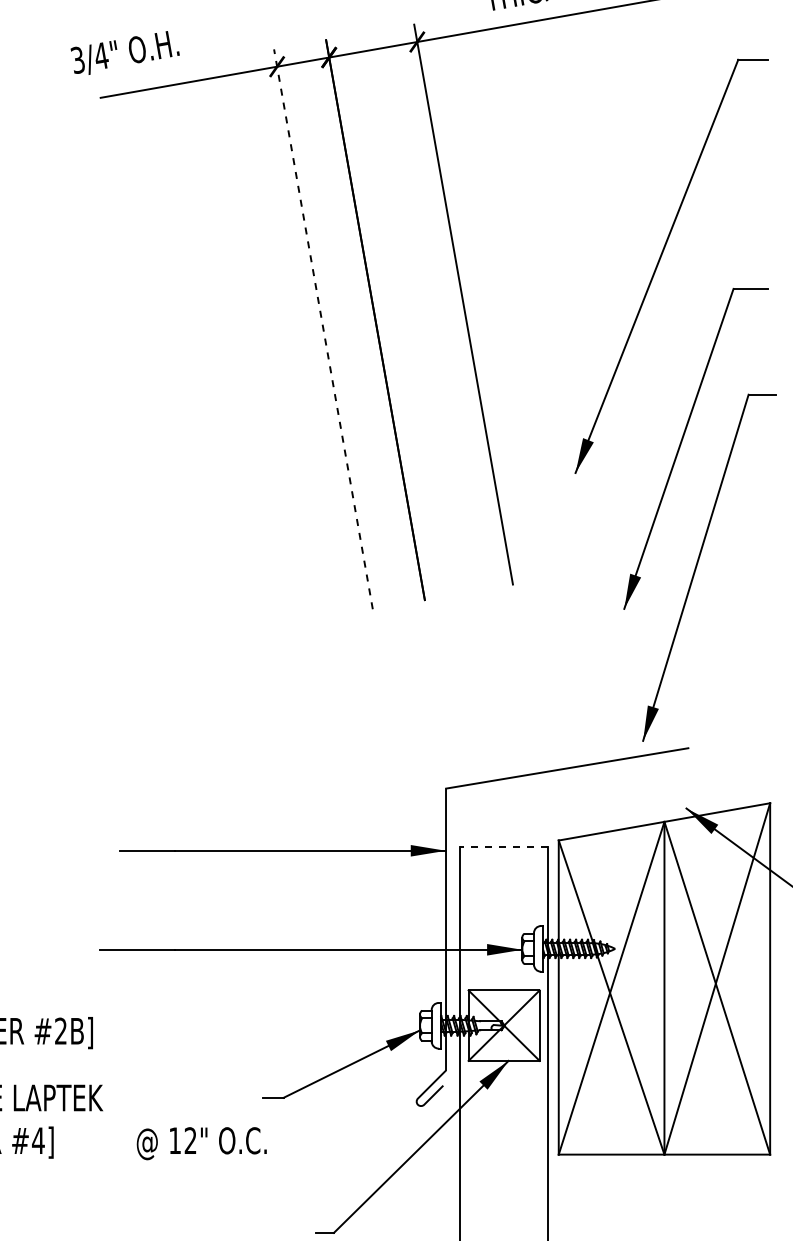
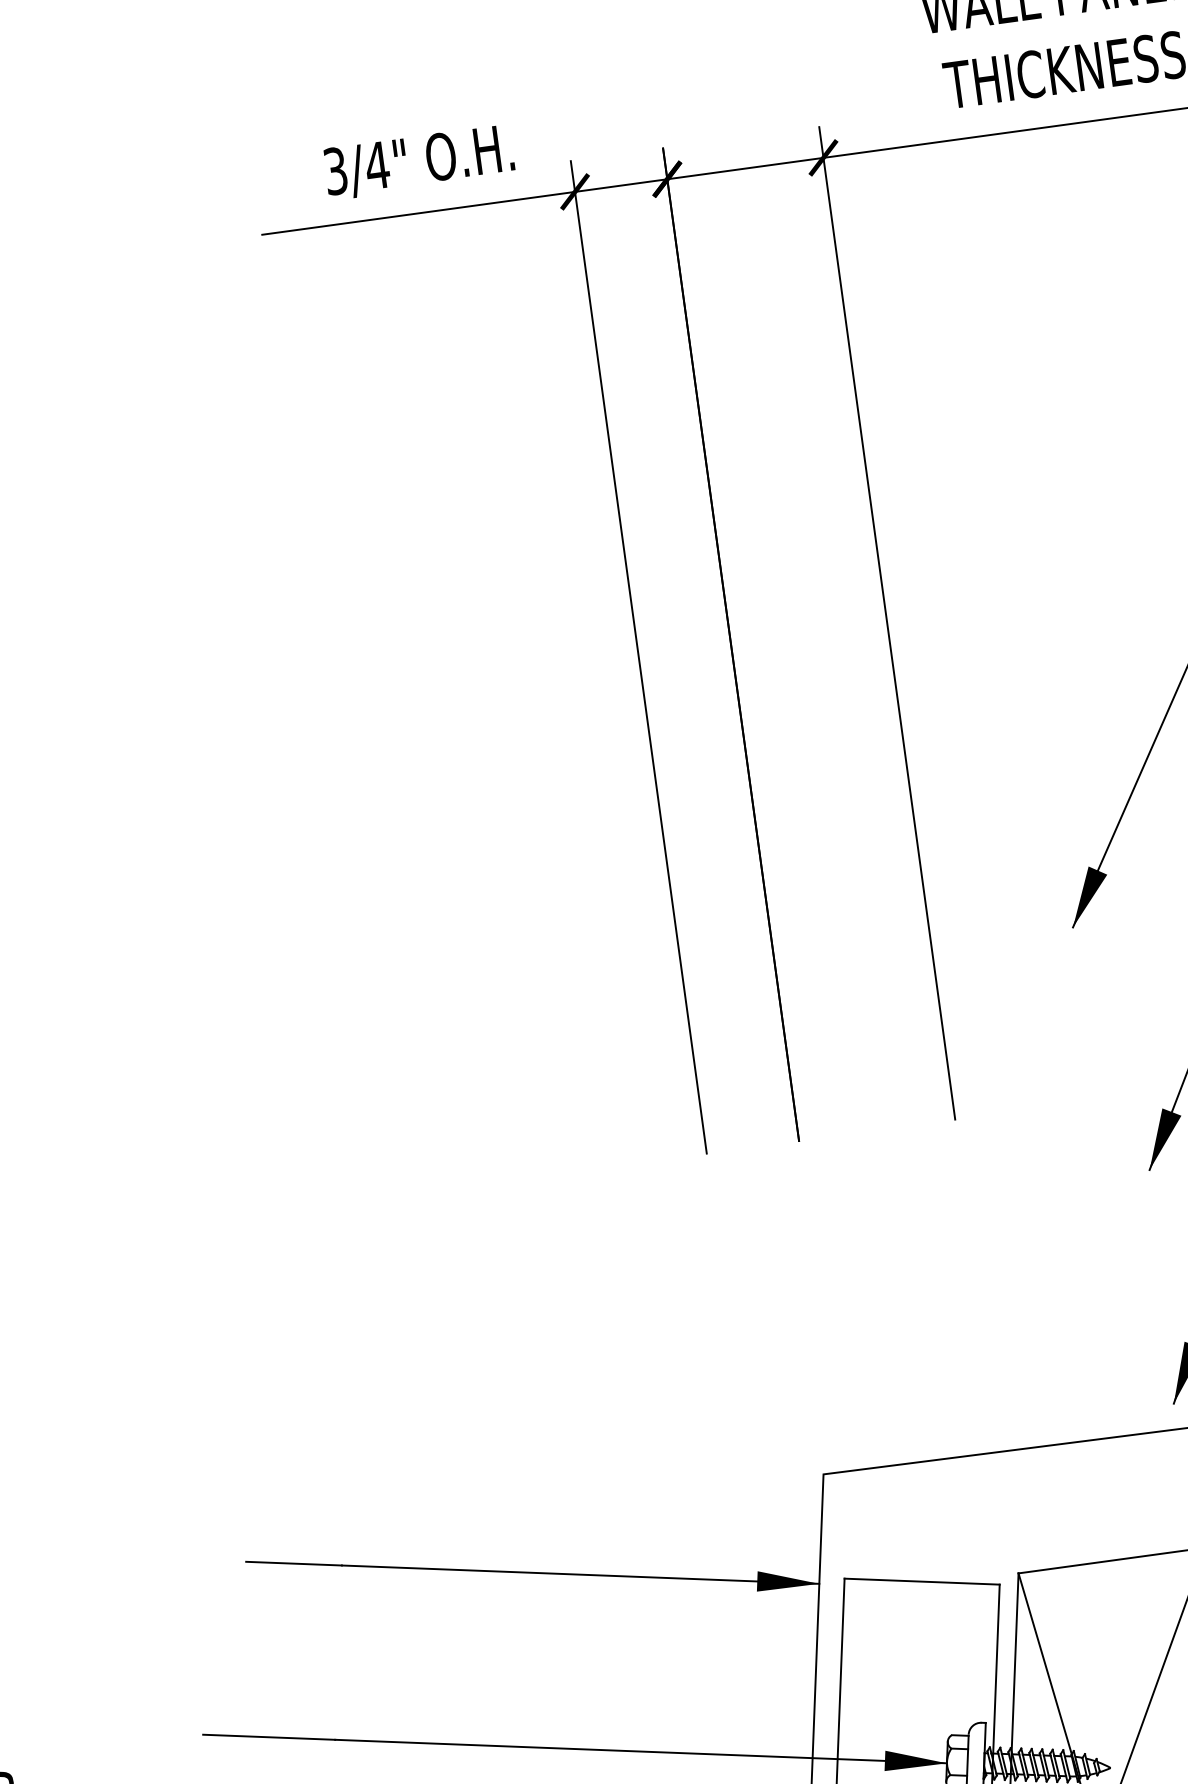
text: (124, 52) -> (418, 160), moved
line: (323, 328) -> (638, 655), dashed -> solid
line: (503, 847) -> (920, 1581), dashed -> solid

